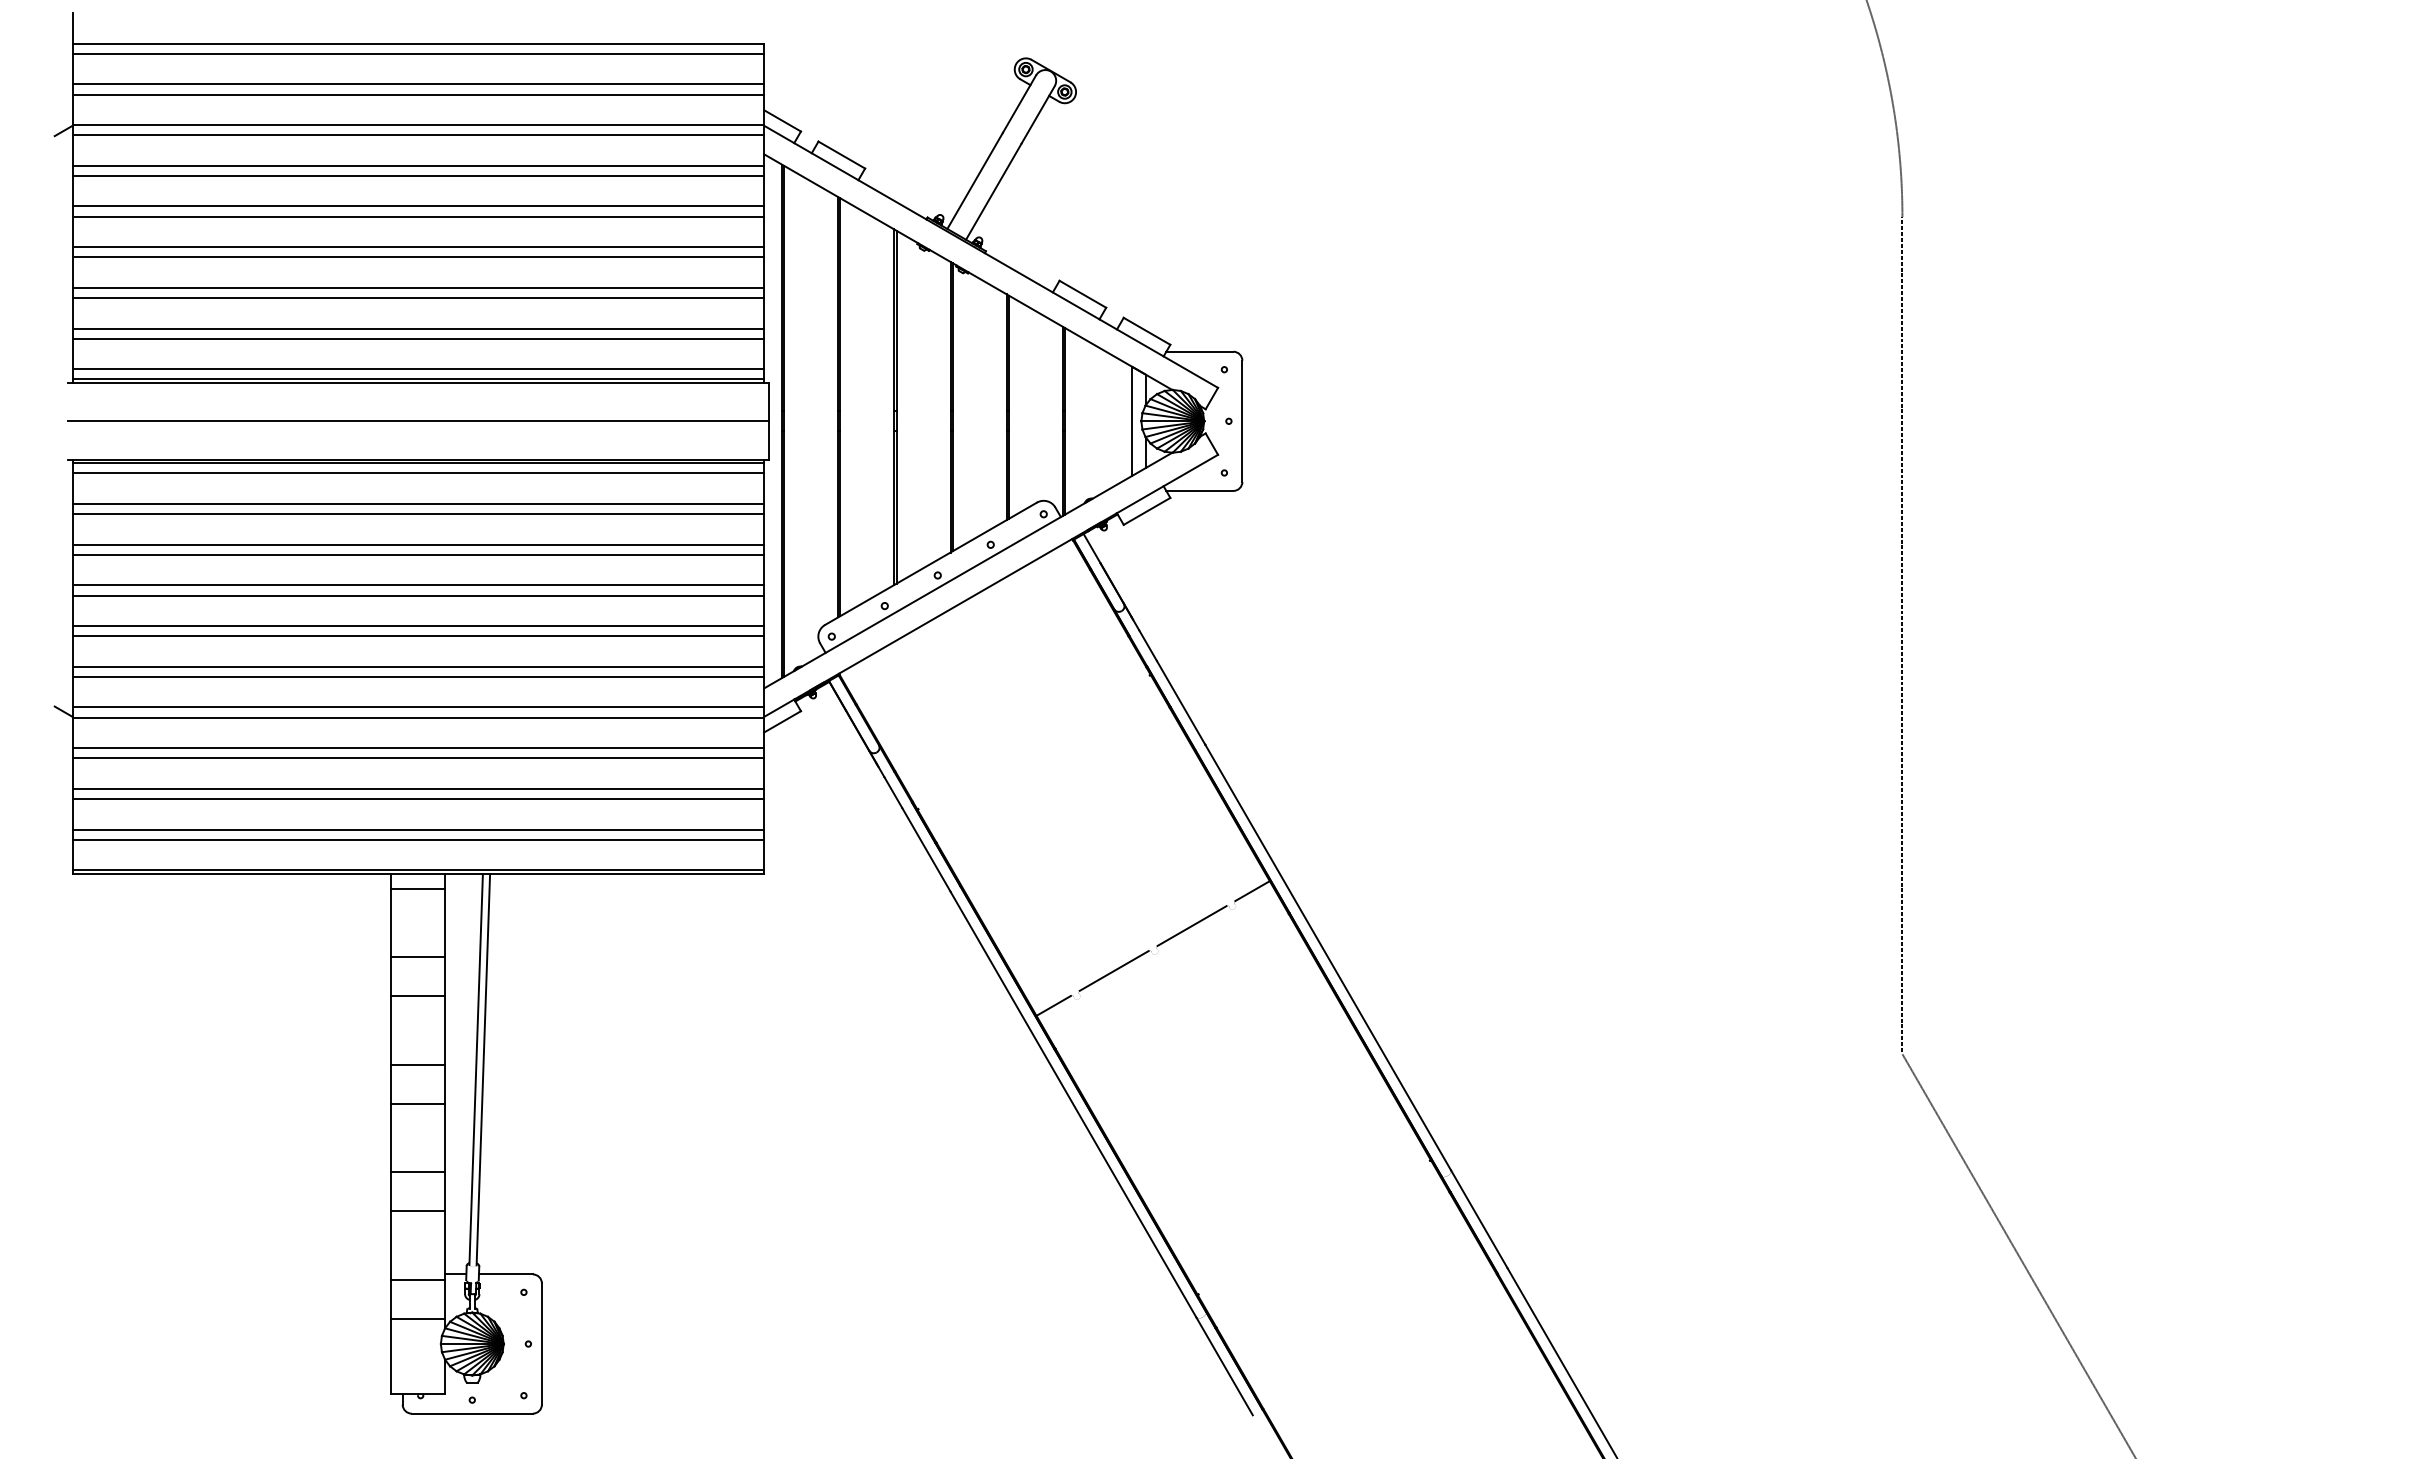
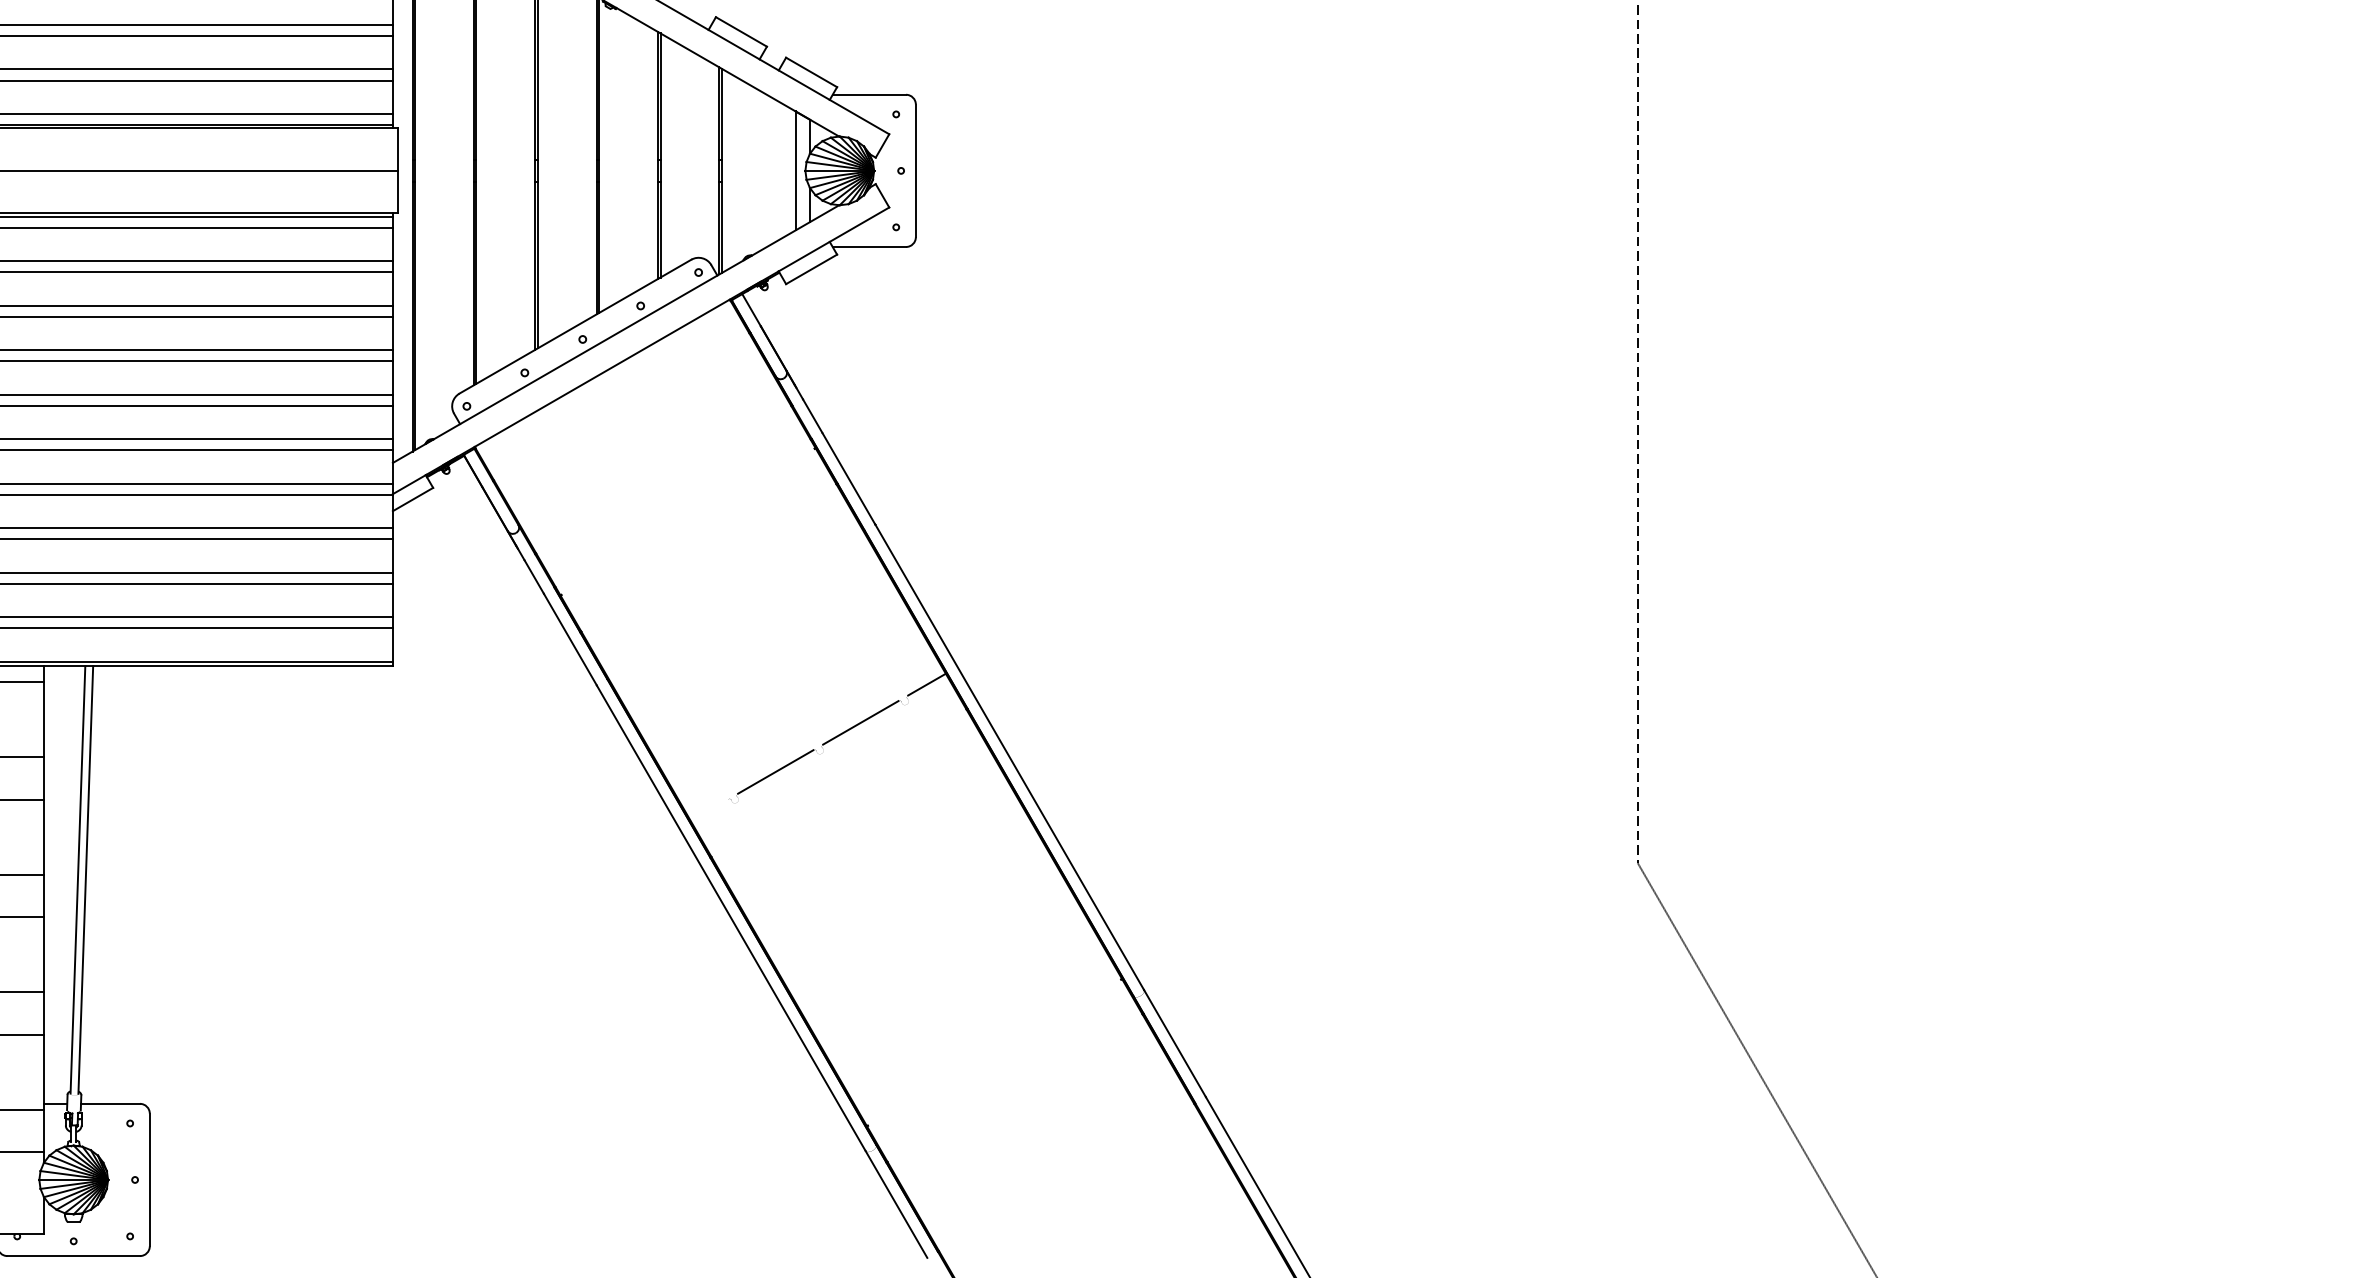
line: (1053, 1005) -> (709, 809), removed

